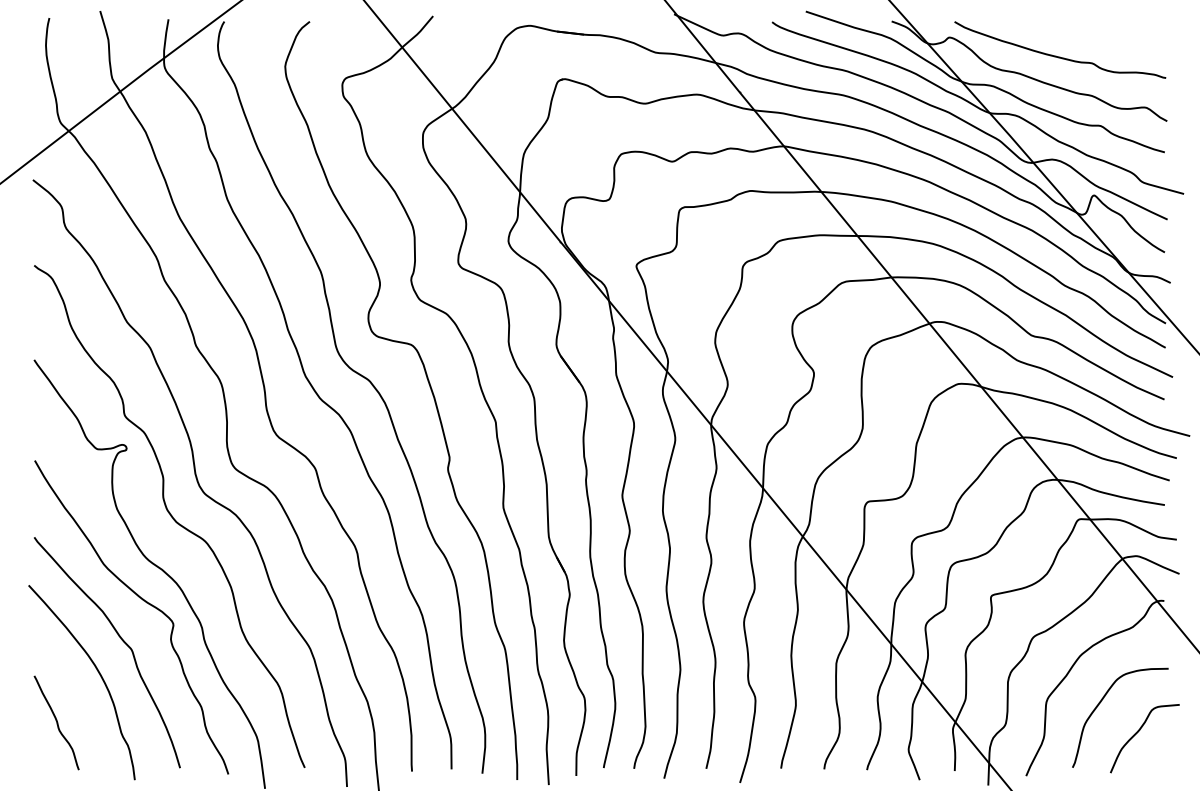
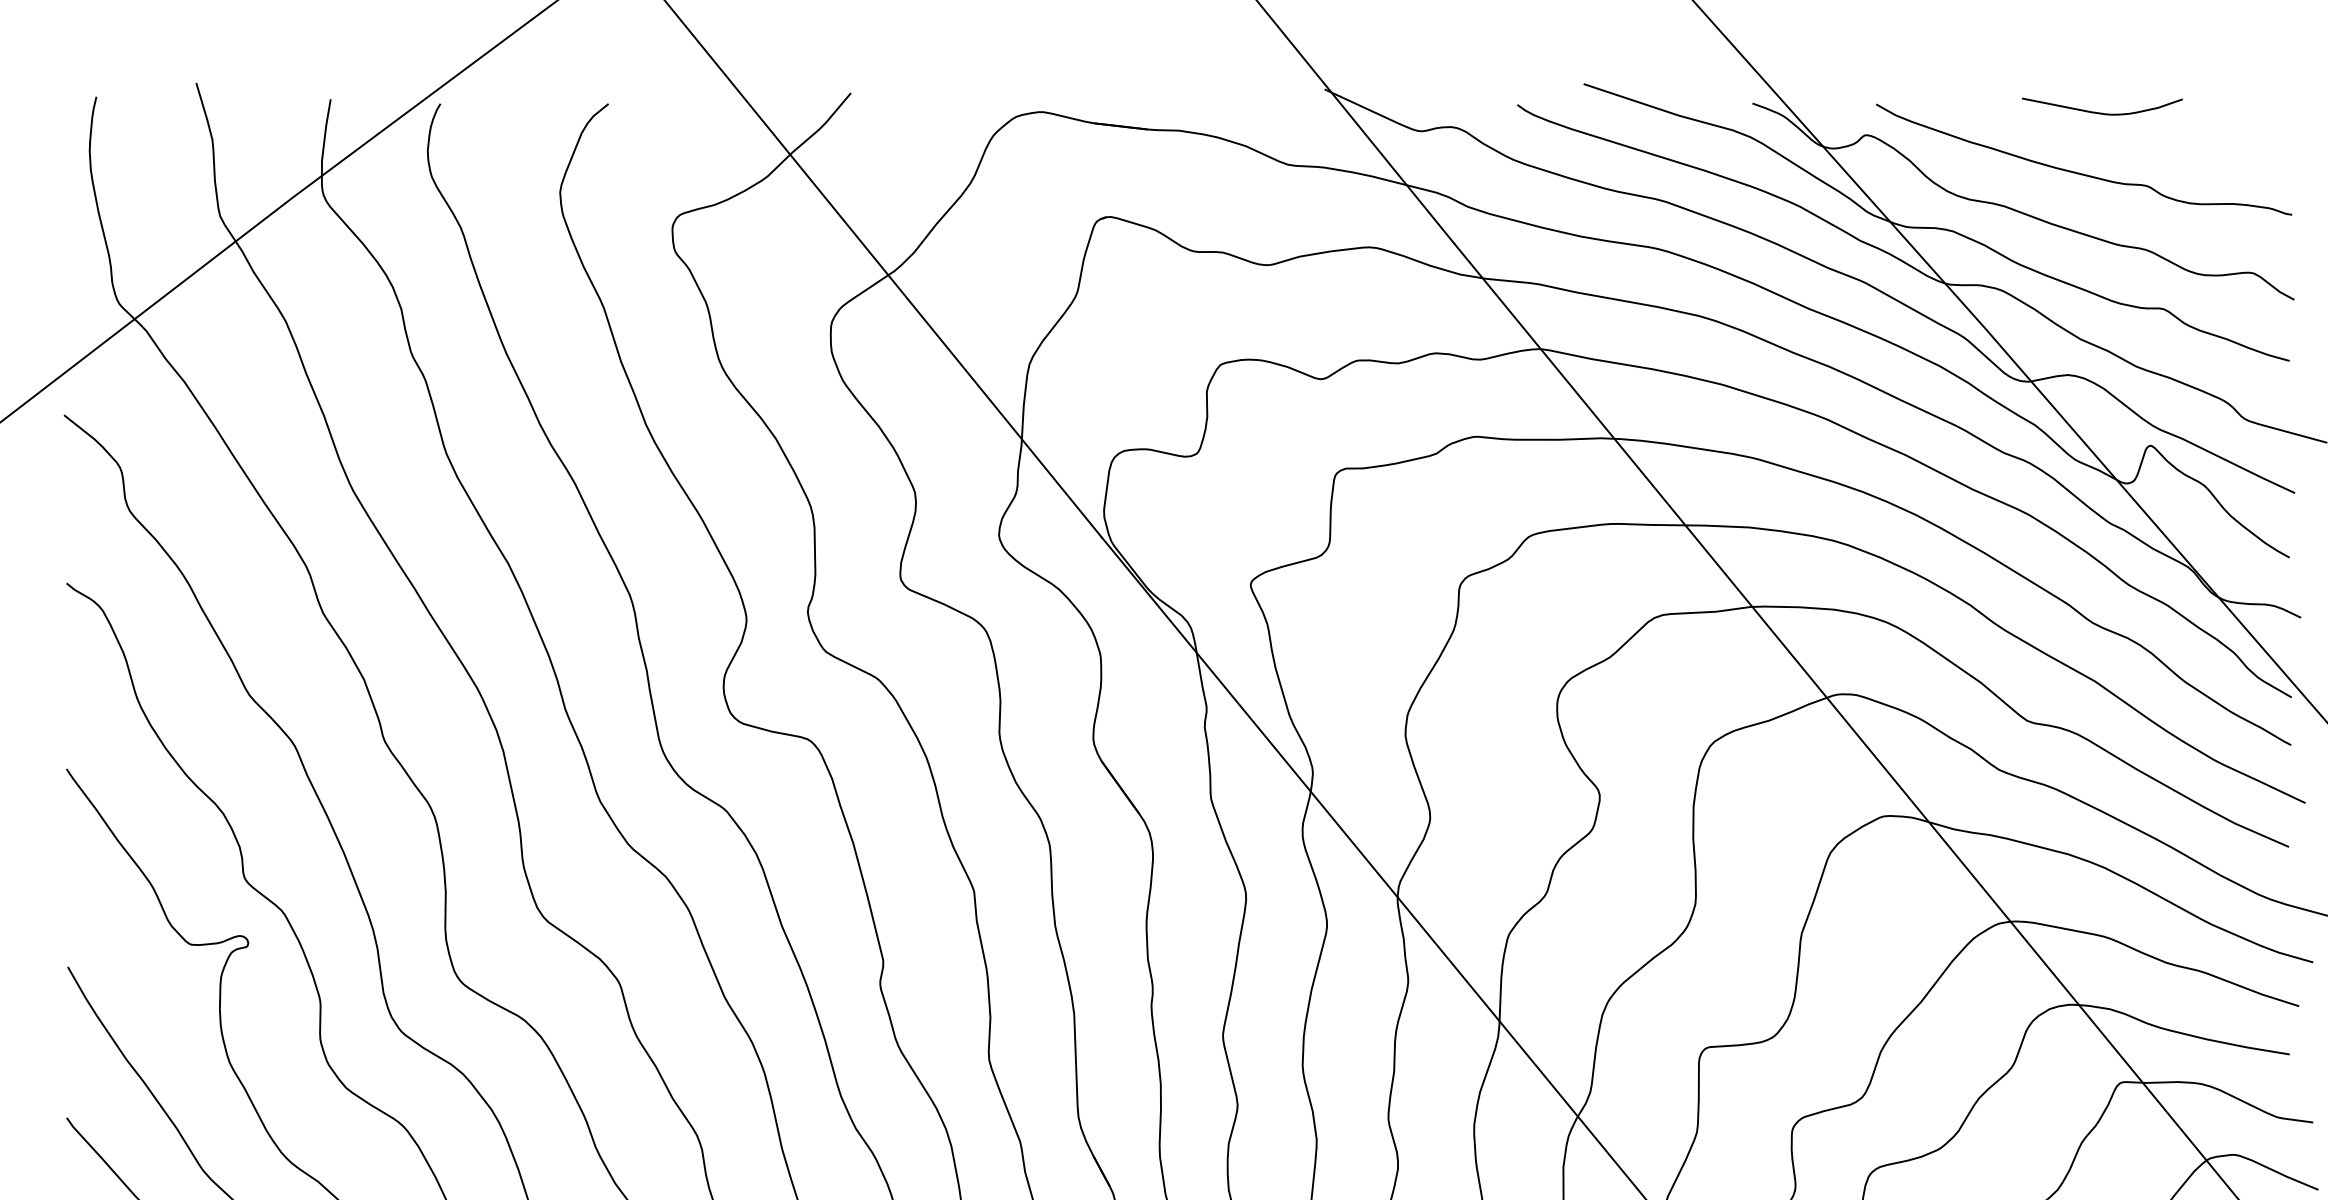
curve: (1069, 25) -> (2102, 111), added

